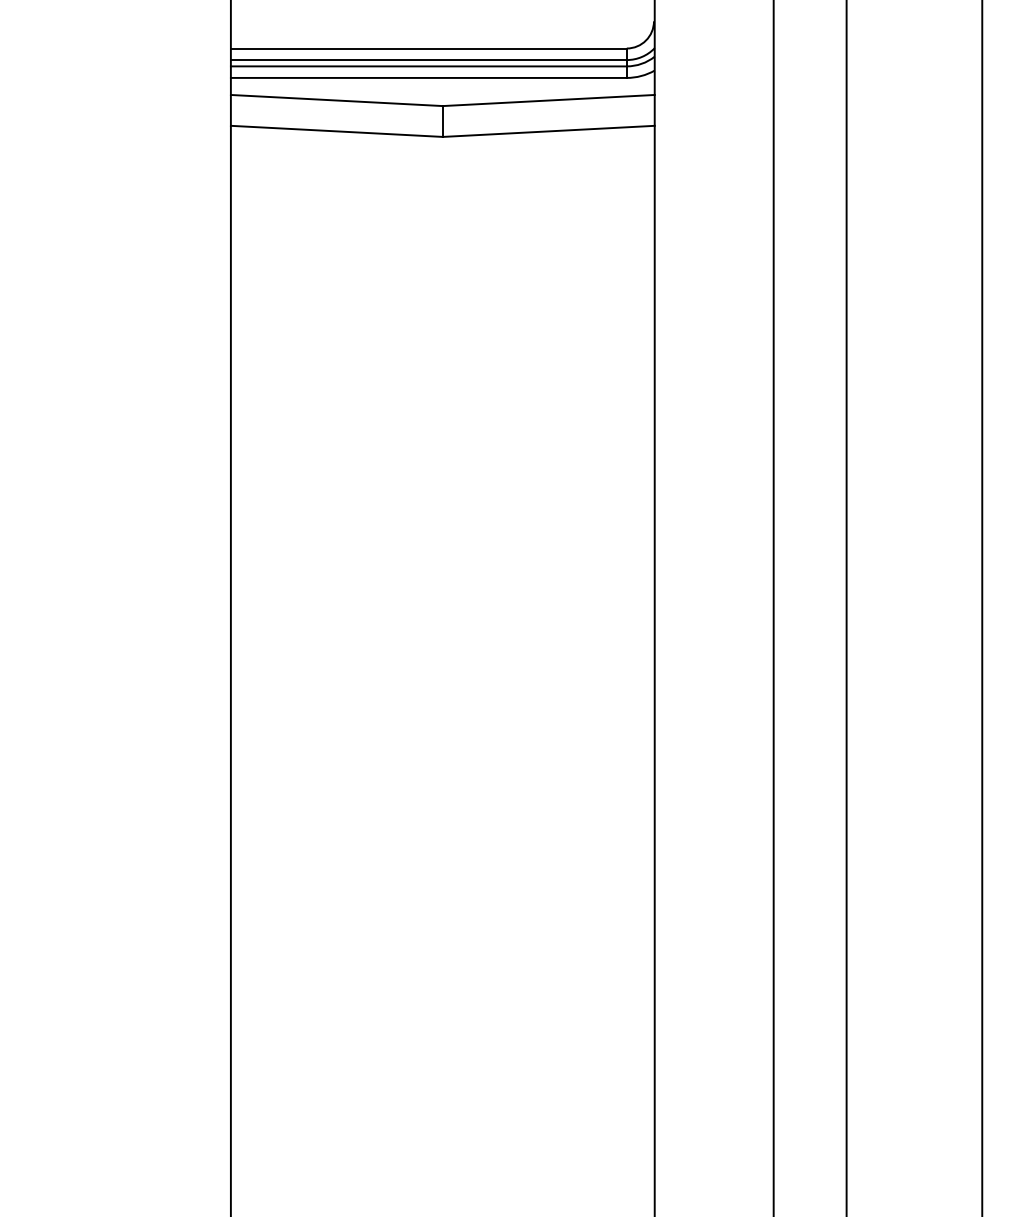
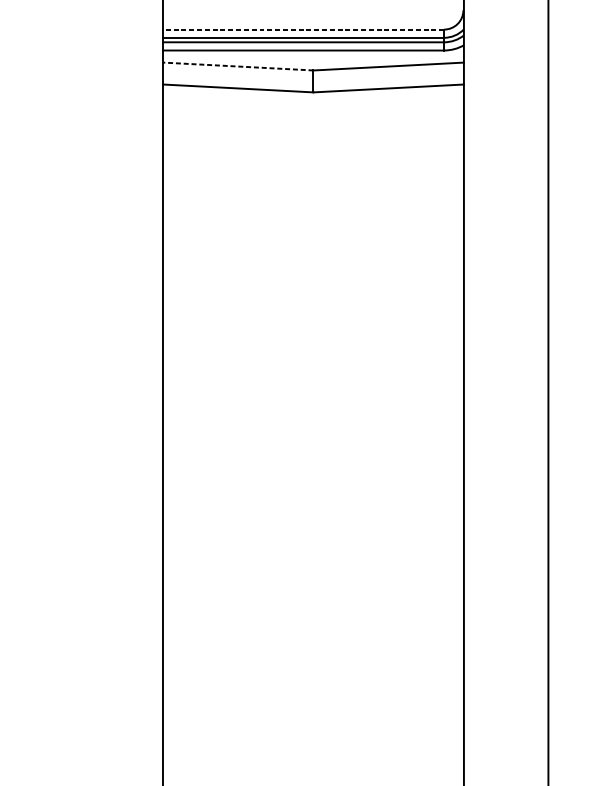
line: (428, 48) -> (303, 29), solid -> dashed
line: (336, 100) -> (237, 66), solid -> dashed

